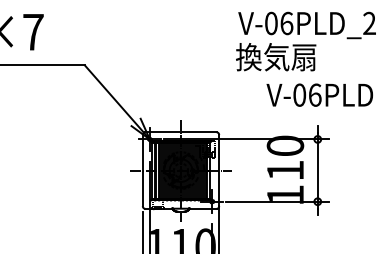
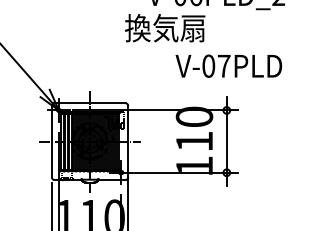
text: (276, 57) -> (165, 28), moved
text: (314, 94) -> (223, 65), V-06PLD -> V-07PLD

